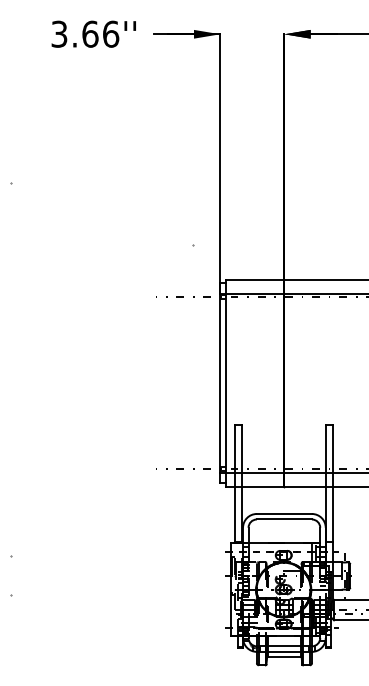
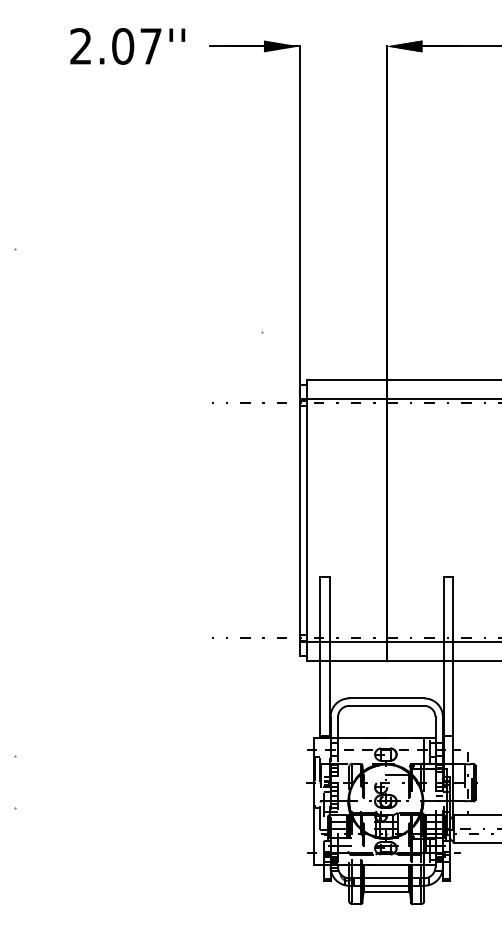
text: (85, 34) -> (116, 46), 3.66'' -> 2.07''

